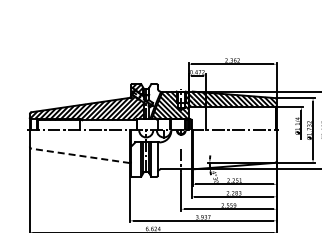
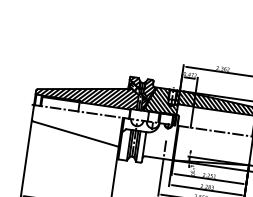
hatch: (153, 100) -> (147, 94), added
line: (80, 155) -> (75, 133), dashed -> solid

